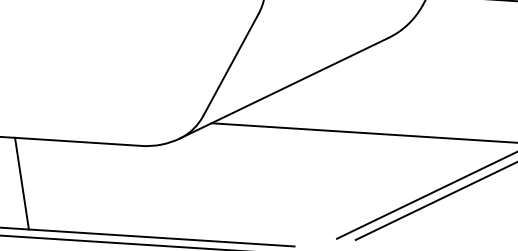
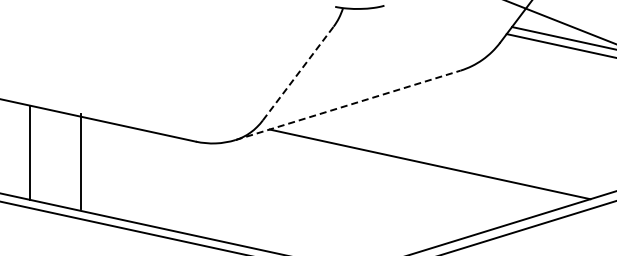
line: (231, 64) -> (298, 73), solid -> dashed
line: (284, 88) -> (348, 105), solid -> dashed
line: (21, 183) -> (80, 161), moved

